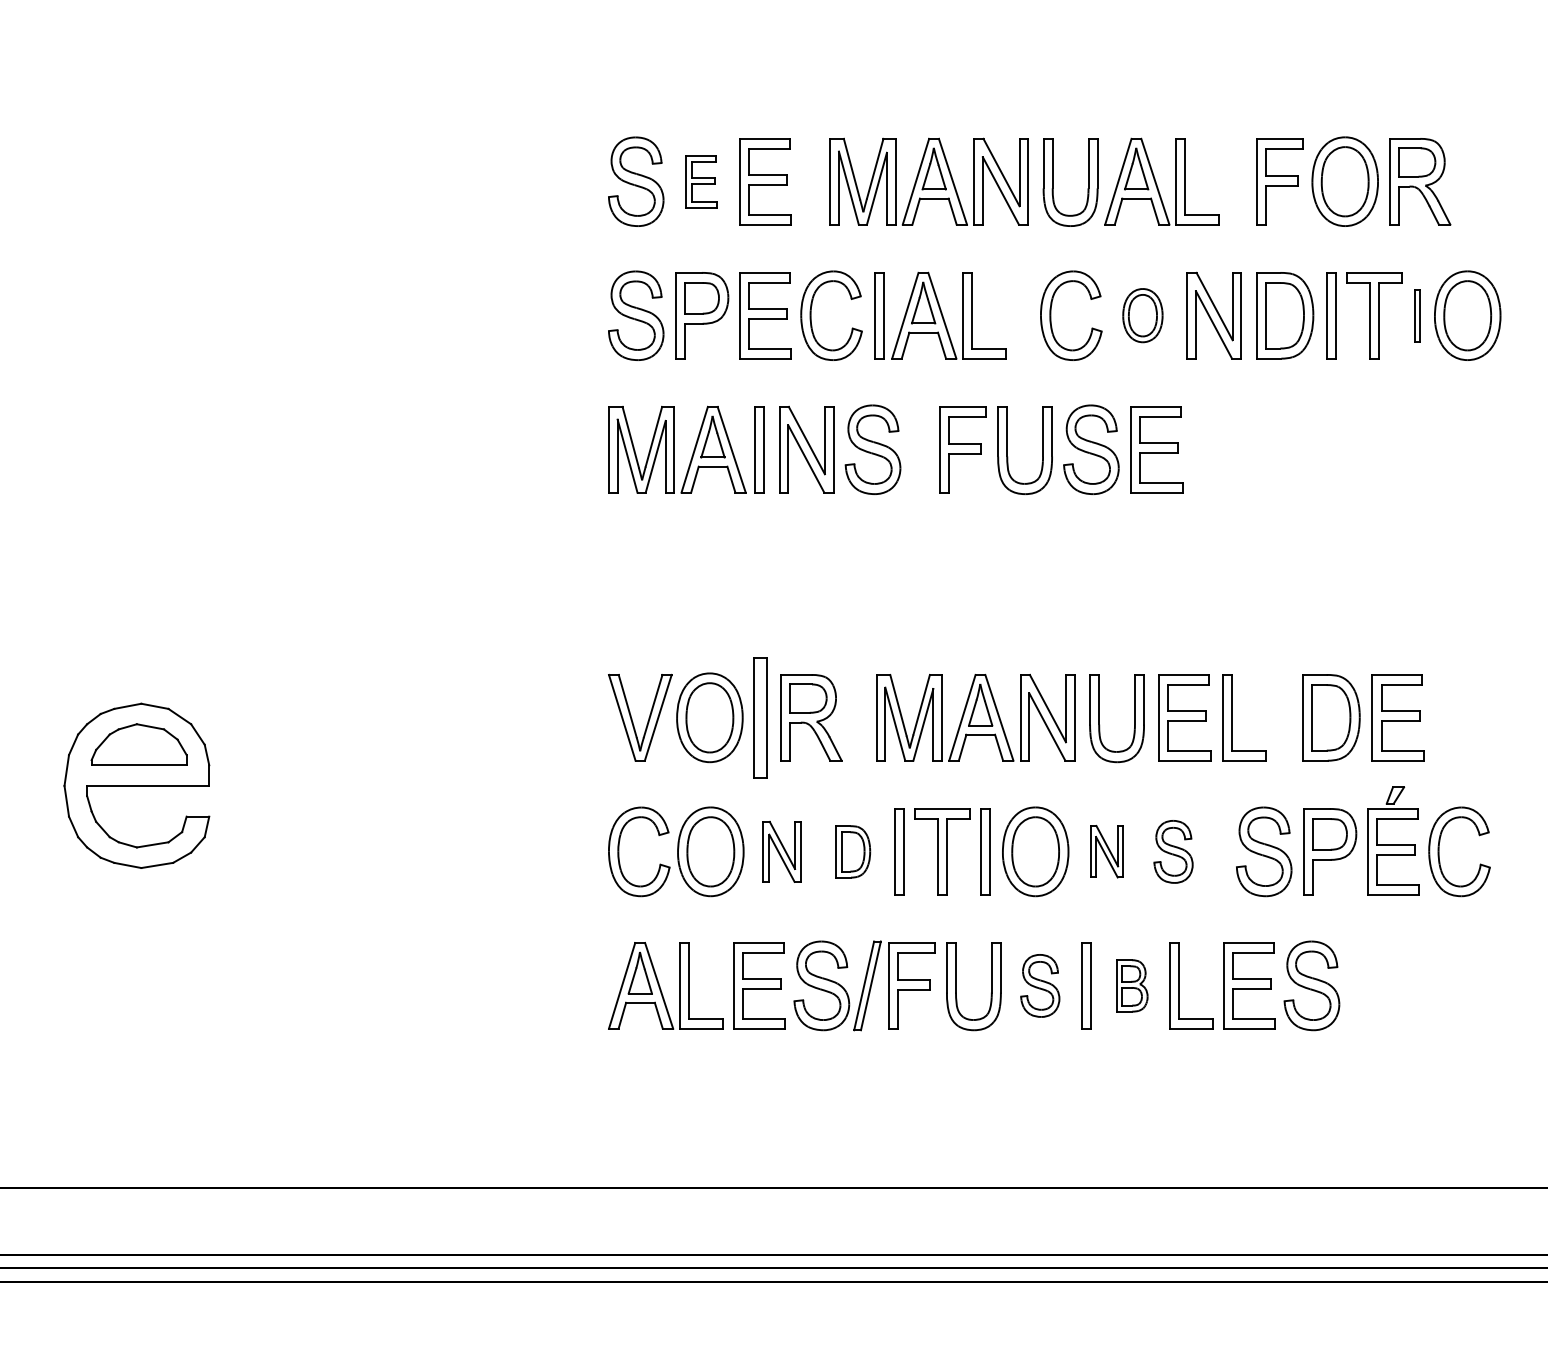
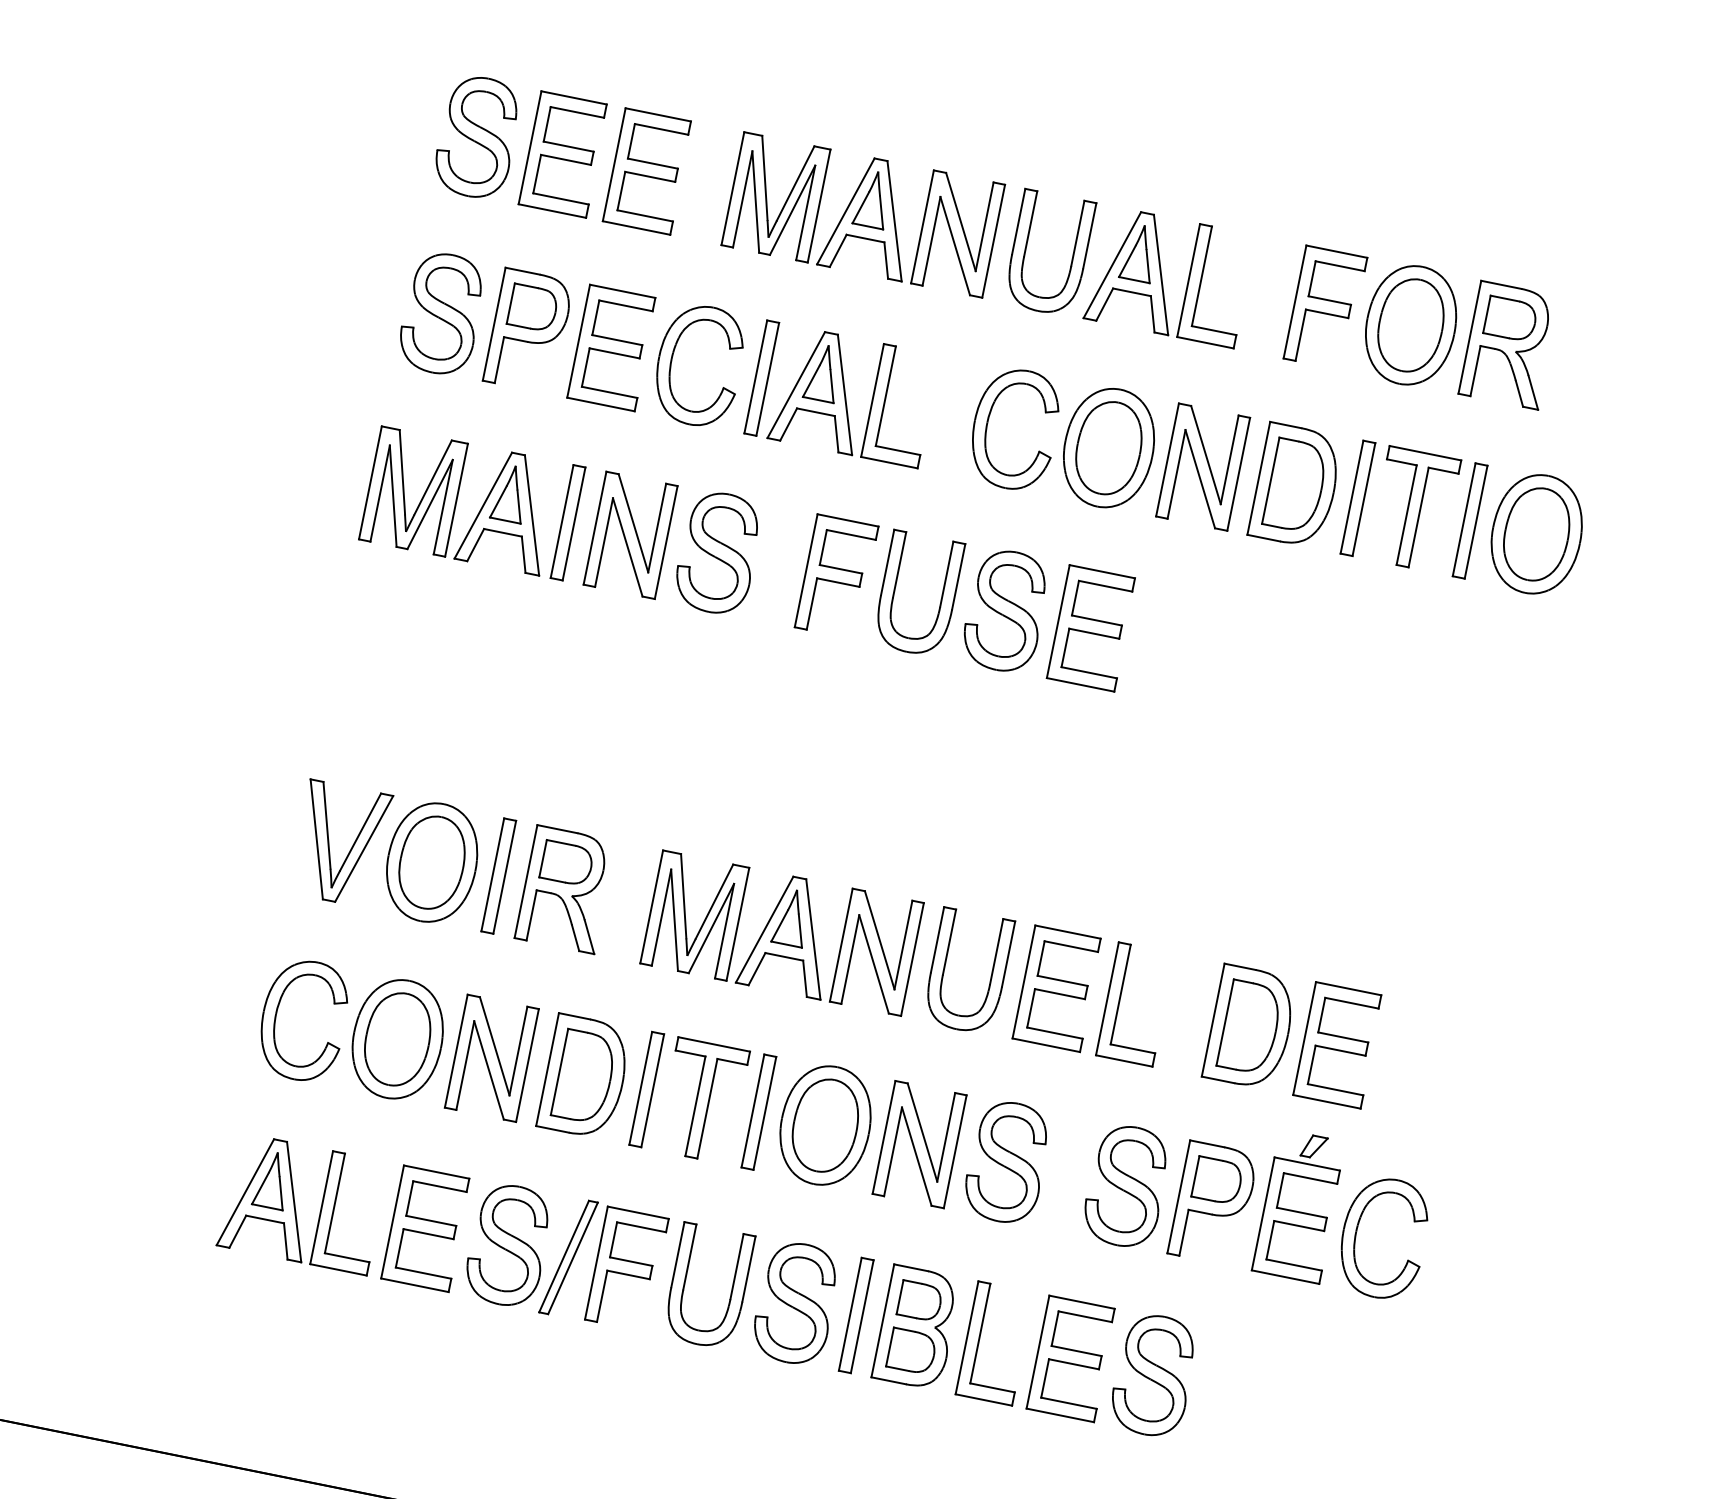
part: (701, 181) -> (563, 154), size x1.67
part: (1142, 315) -> (1108, 447), size x1.67
part: (1417, 315) -> (1470, 520), size x1.67
part: (760, 717) -> (498, 875), size x0.71
part: (781, 851) -> (490, 1057), size x1.43
part: (853, 851) -> (585, 1076), size x1.67
part: (1106, 851) -> (918, 1143), size x1.67
part: (1173, 851) -> (1007, 1161), size x1.43
part: (1040, 985) -> (796, 1302), size x1.43
part: (1131, 985) -> (916, 1327), size x1.67

